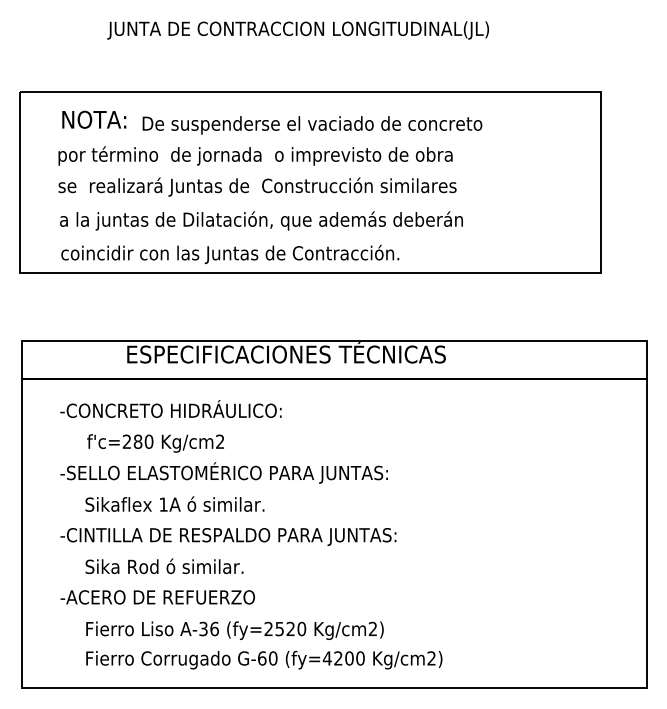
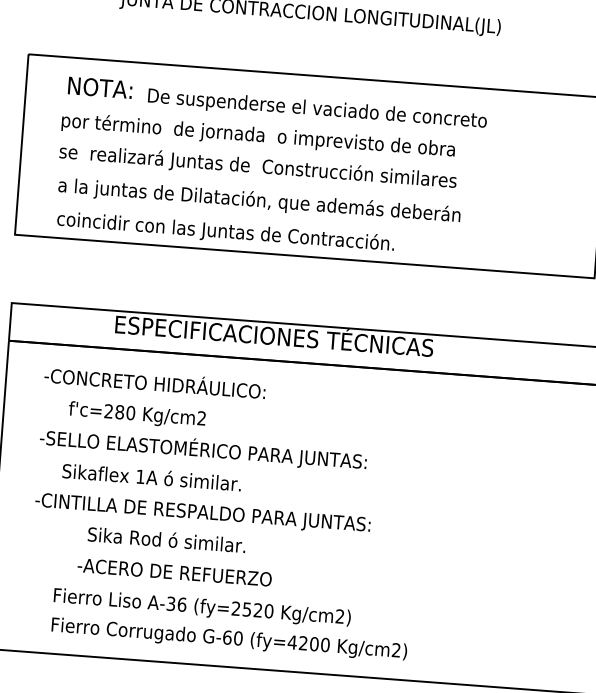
text: (164, 566) -> (166, 539), moved
text: (157, 597) -> (174, 572), moved

